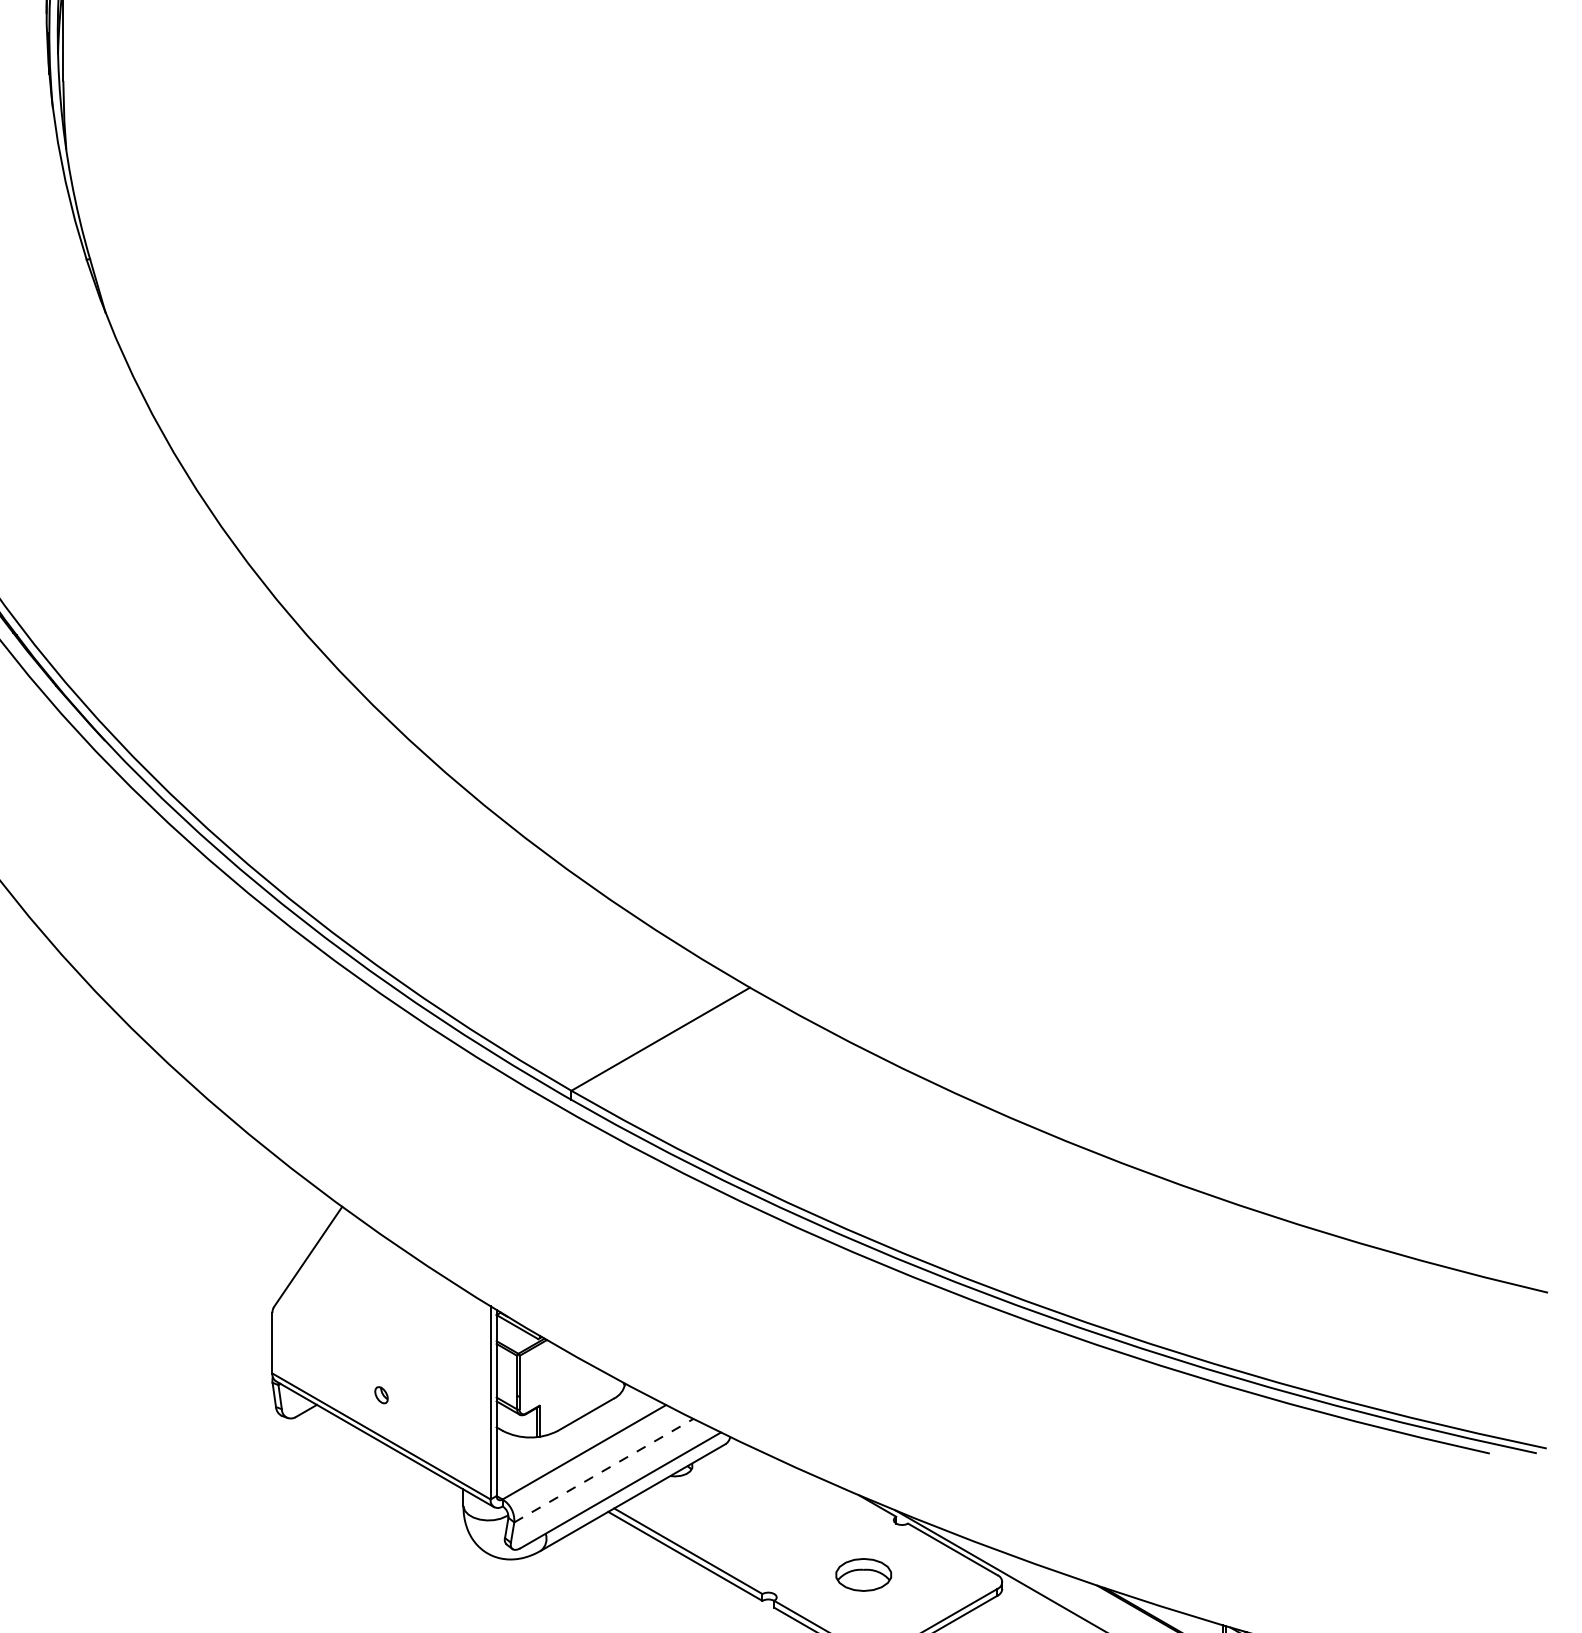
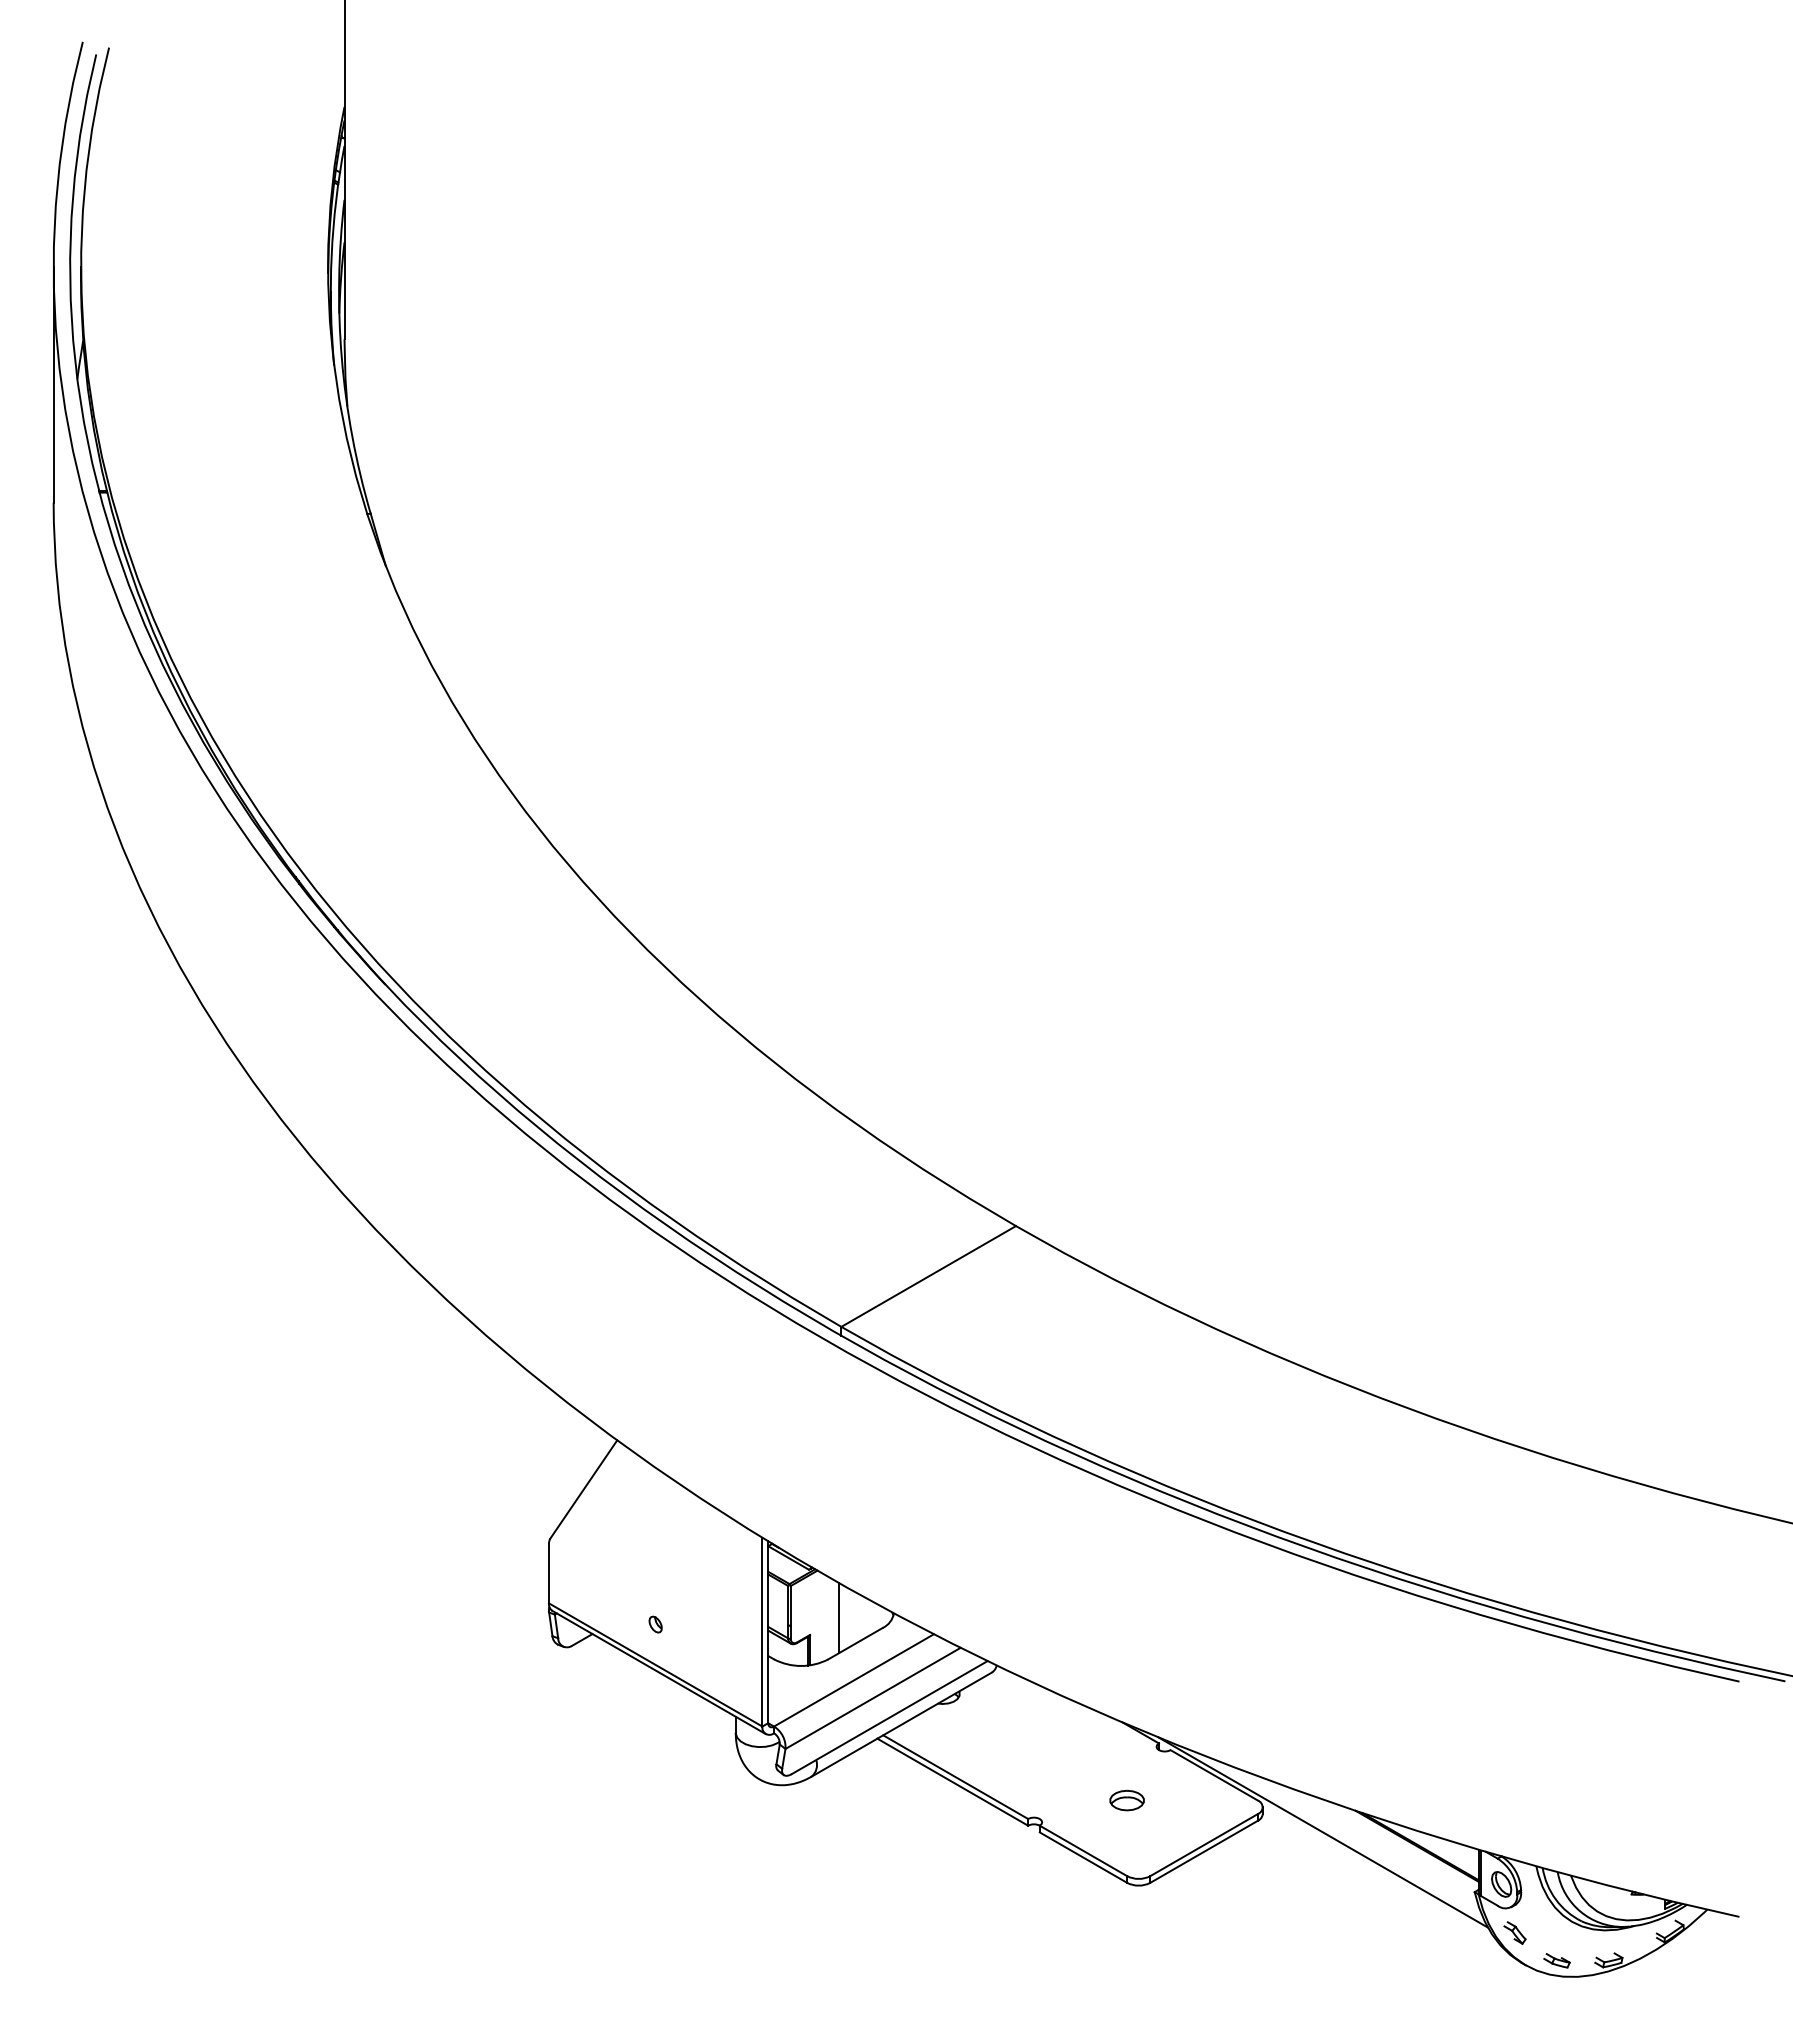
line: (568, 1388) -> (838, 1618), added
line: (604, 1470) -> (873, 1698), dashed -> solid
part: (863, 1575) -> (1126, 1800), size x0.62

